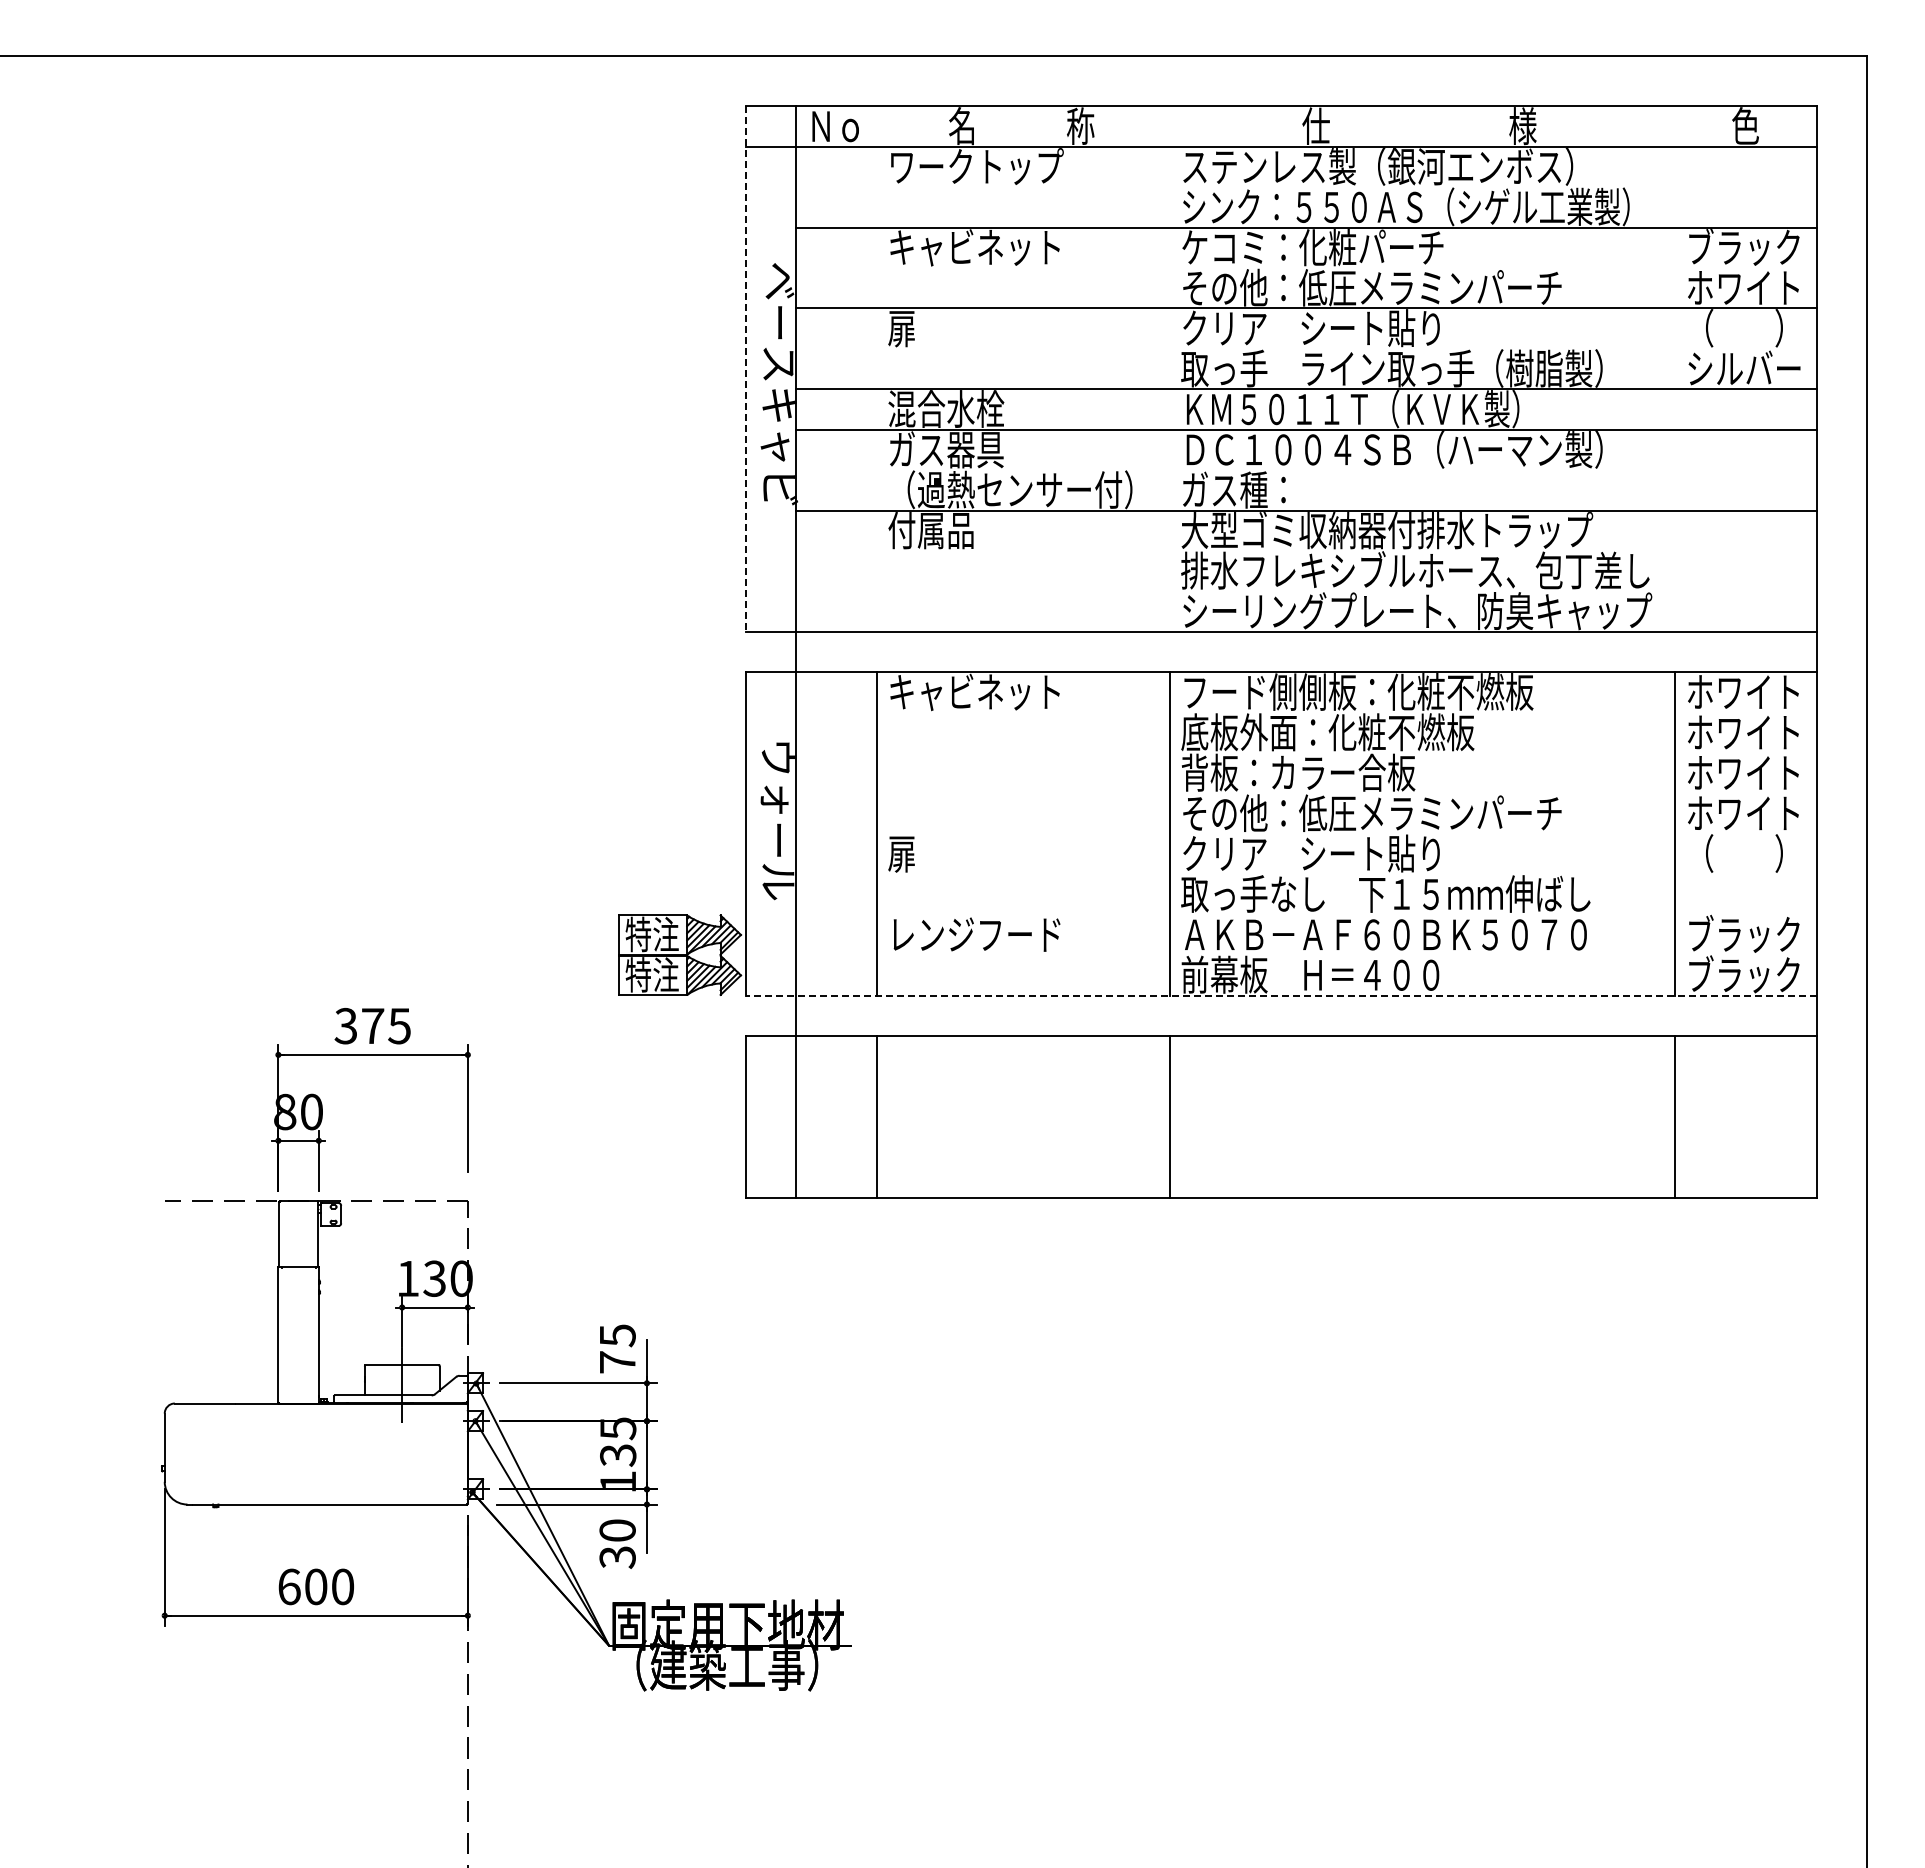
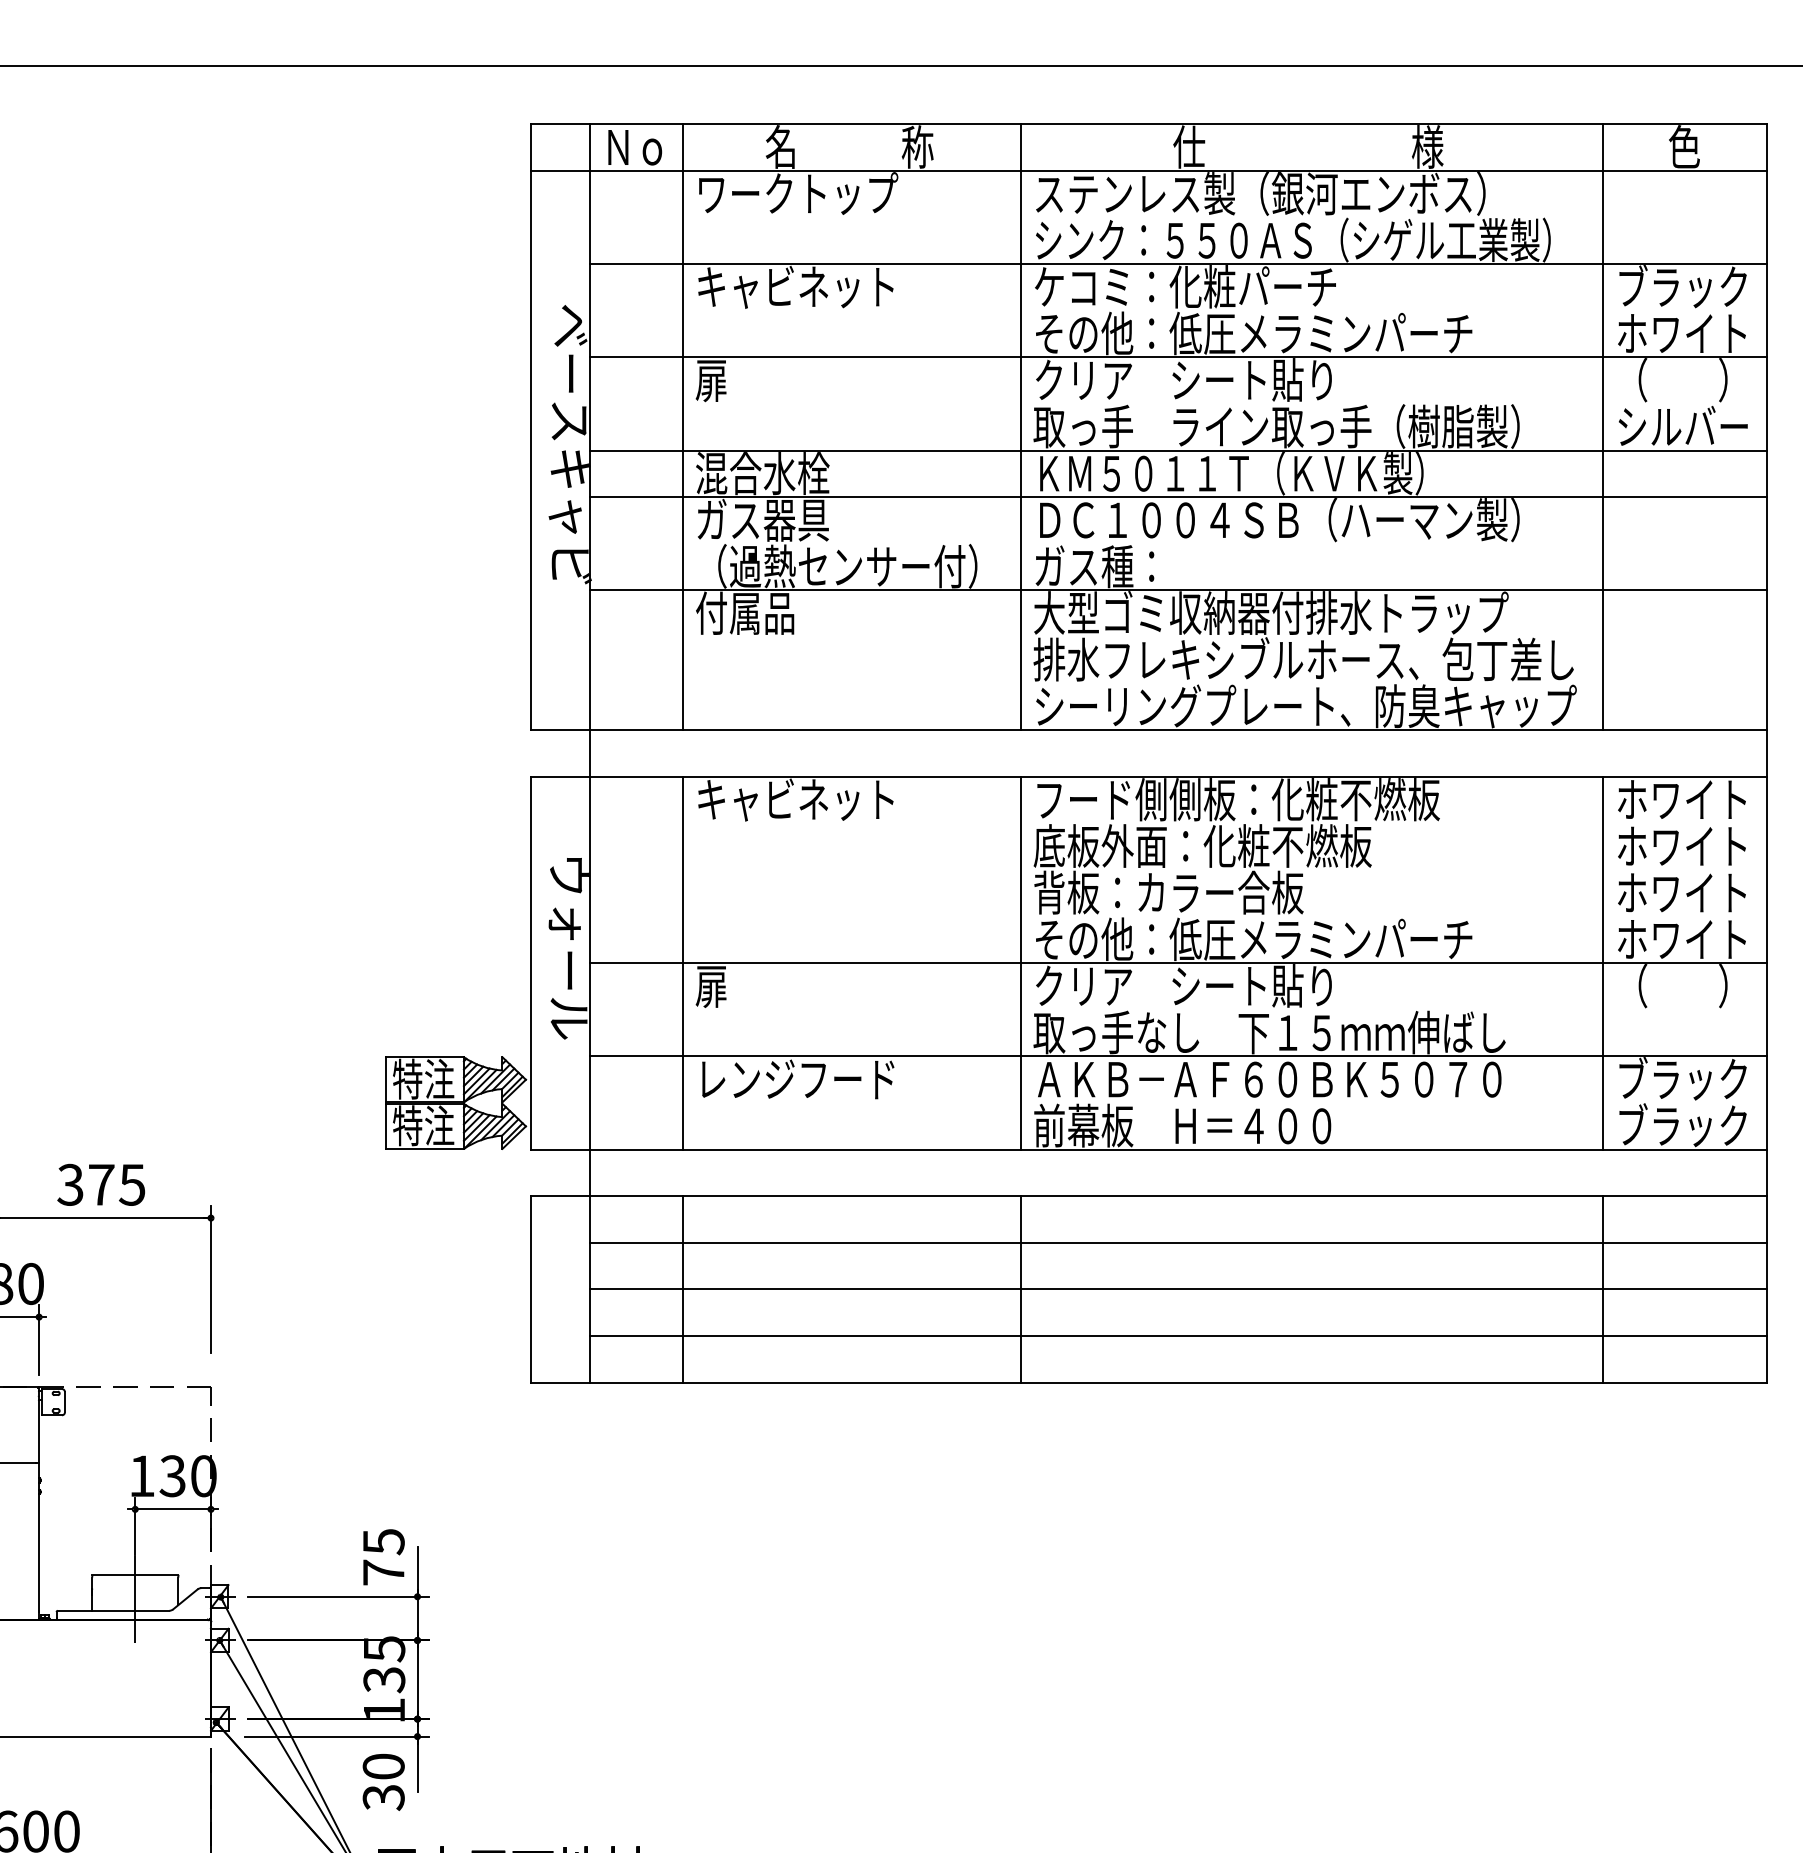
line: (877, 368) -> (683, 426), added
line: (1170, 368) -> (1021, 426), added
line: (1675, 368) -> (1603, 426), added
line: (745, 369) -> (531, 427), dashed -> solid
line: (1306, 833) -> (1178, 962), added
line: (1306, 914) -> (1178, 1056), added
line: (1281, 995) -> (1149, 1149), dashed -> solid
line: (1306, 1076) -> (1178, 1242), added
line: (1306, 1116) -> (1178, 1289), added
line: (1306, 1157) -> (1178, 1336), added

